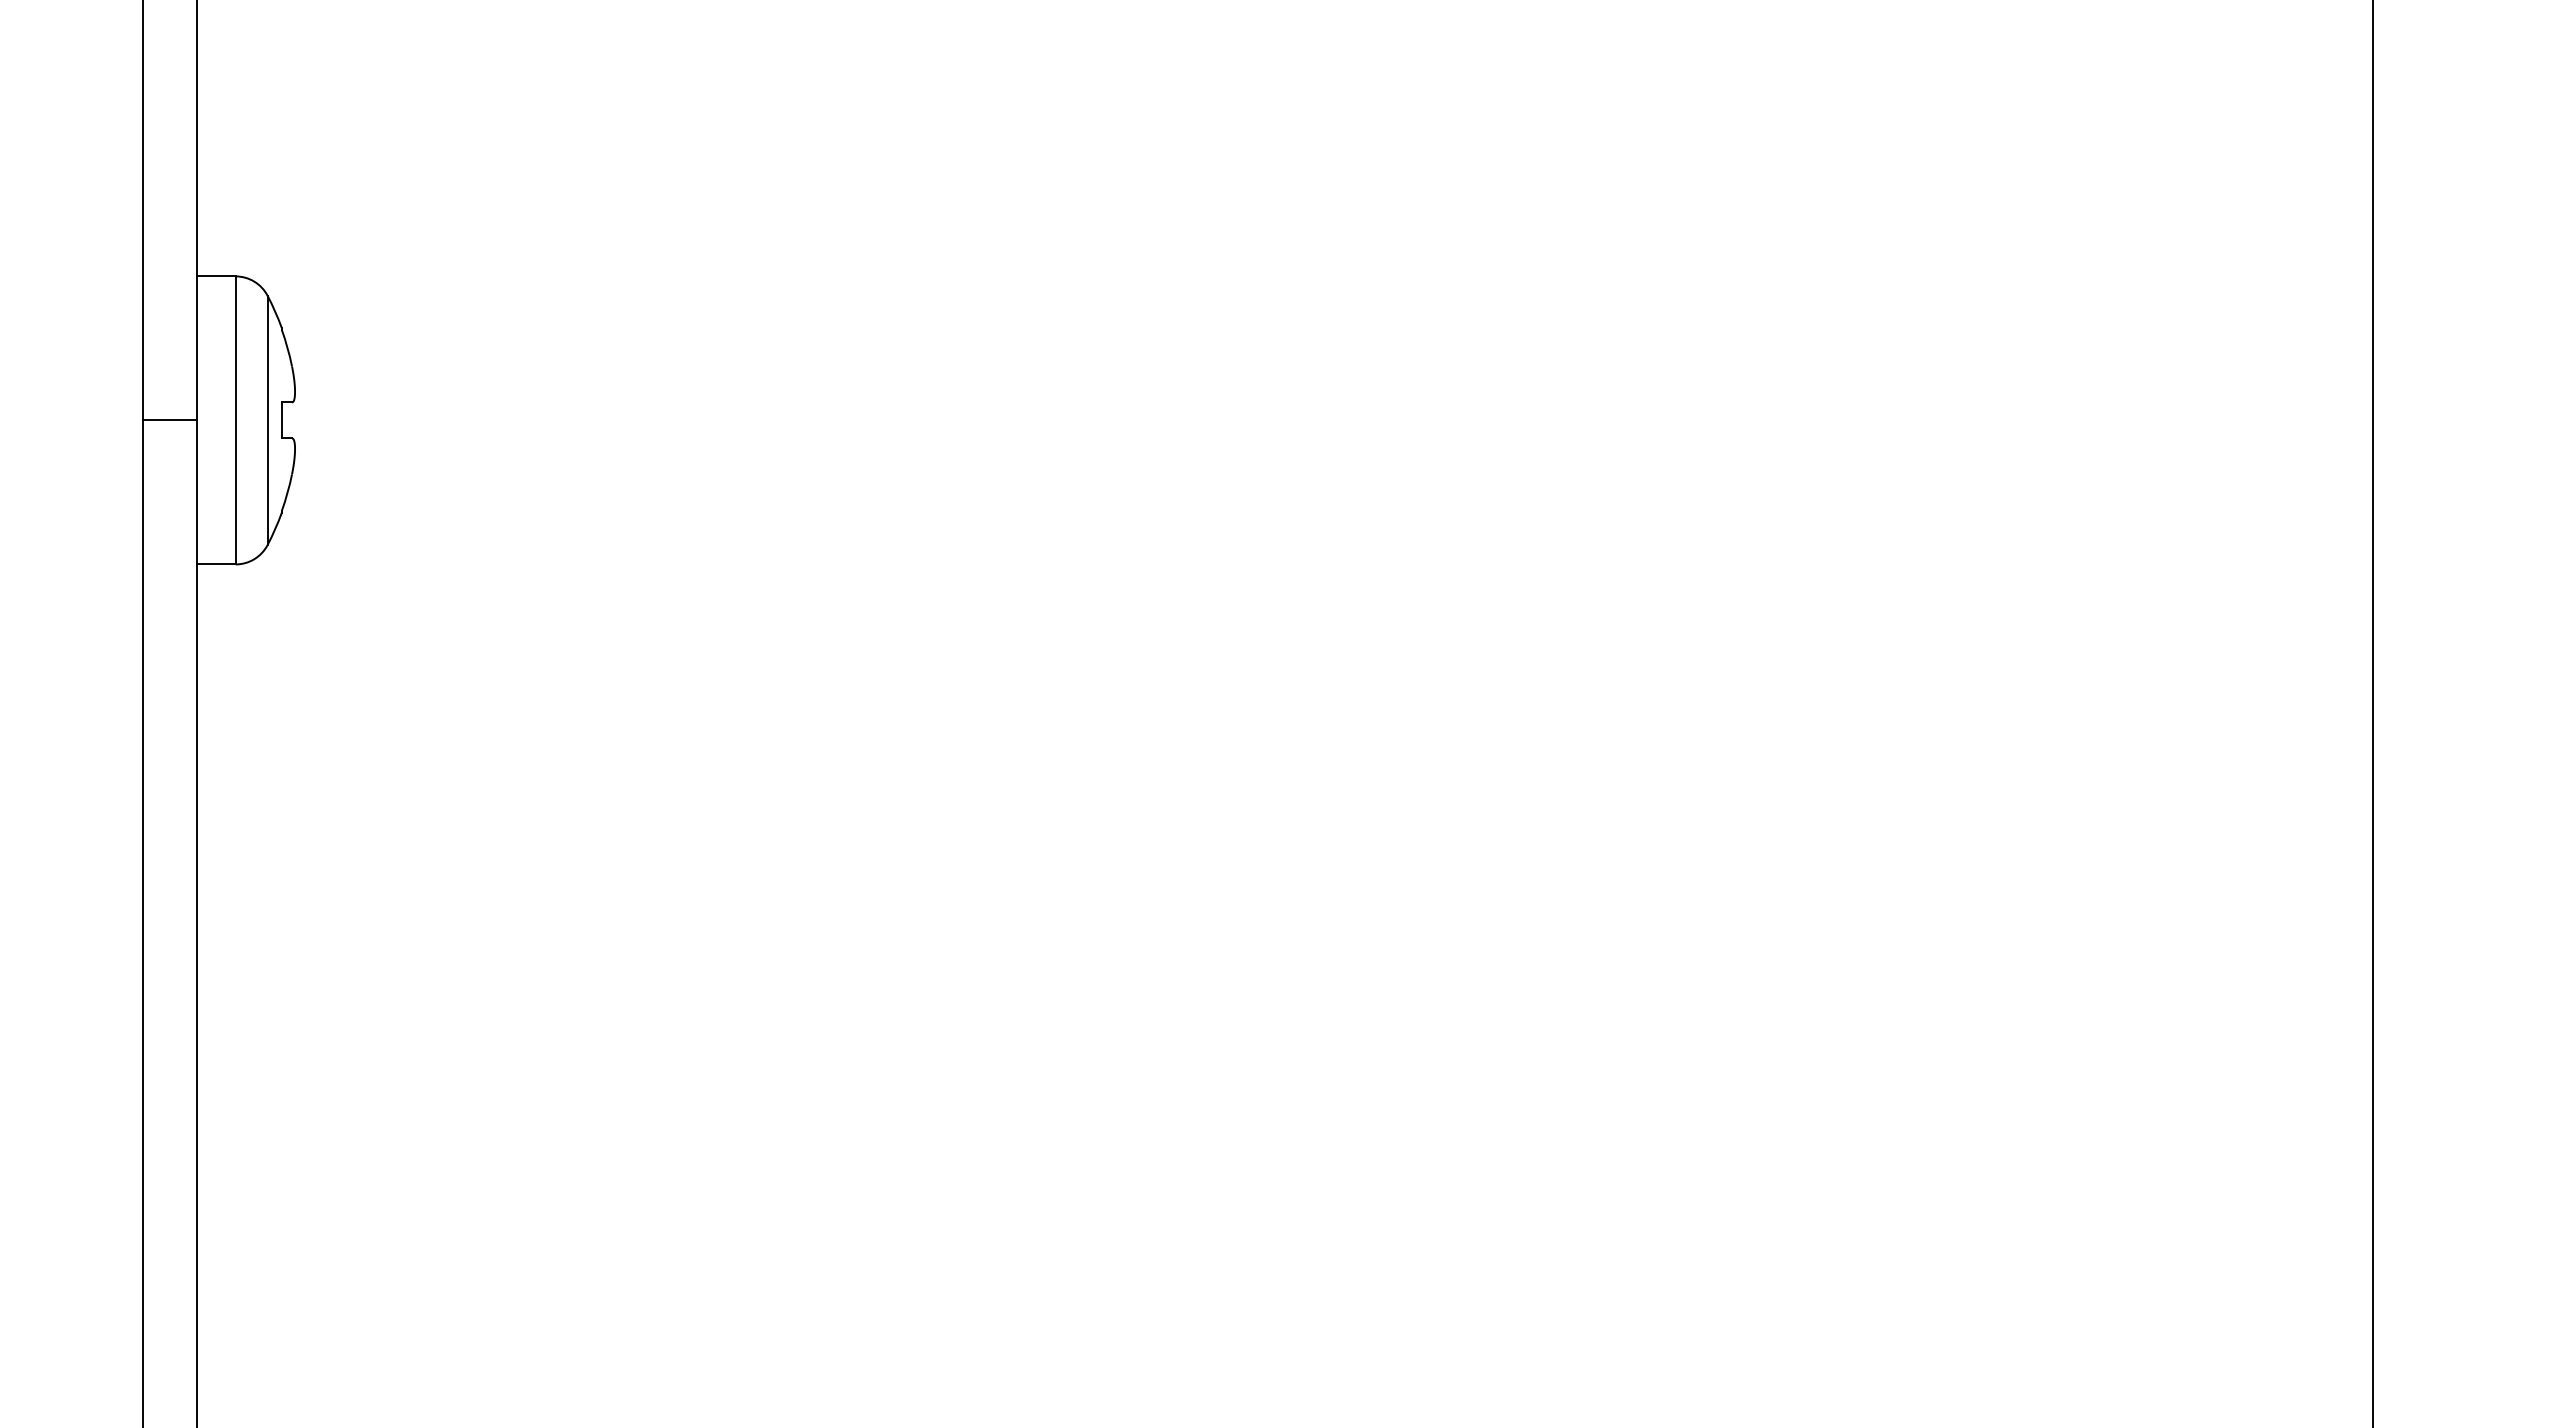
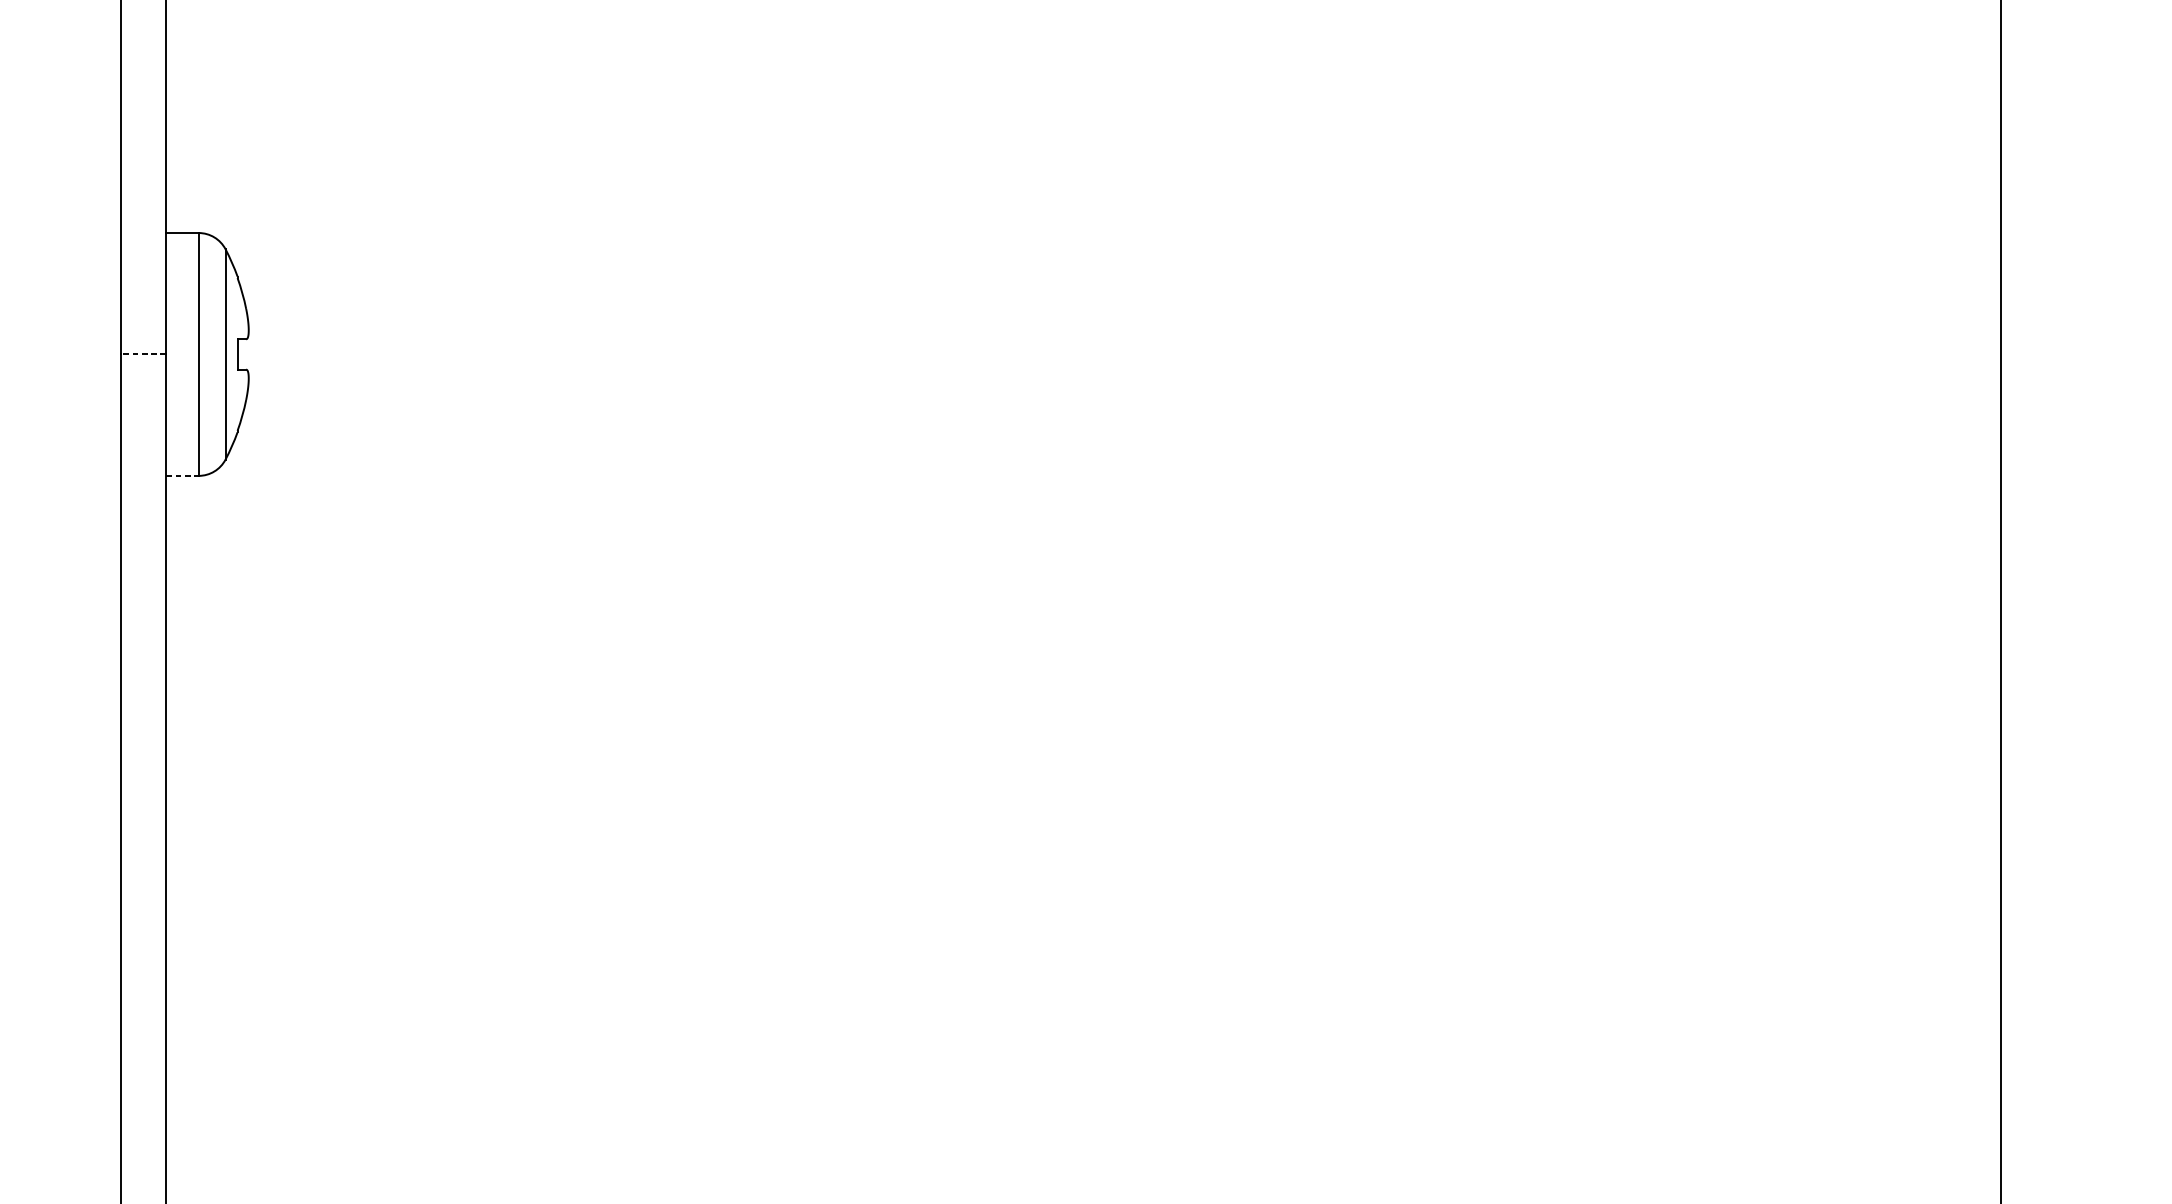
line: (169, 420) -> (142, 354), solid -> dashed
line: (216, 564) -> (182, 475), solid -> dashed

